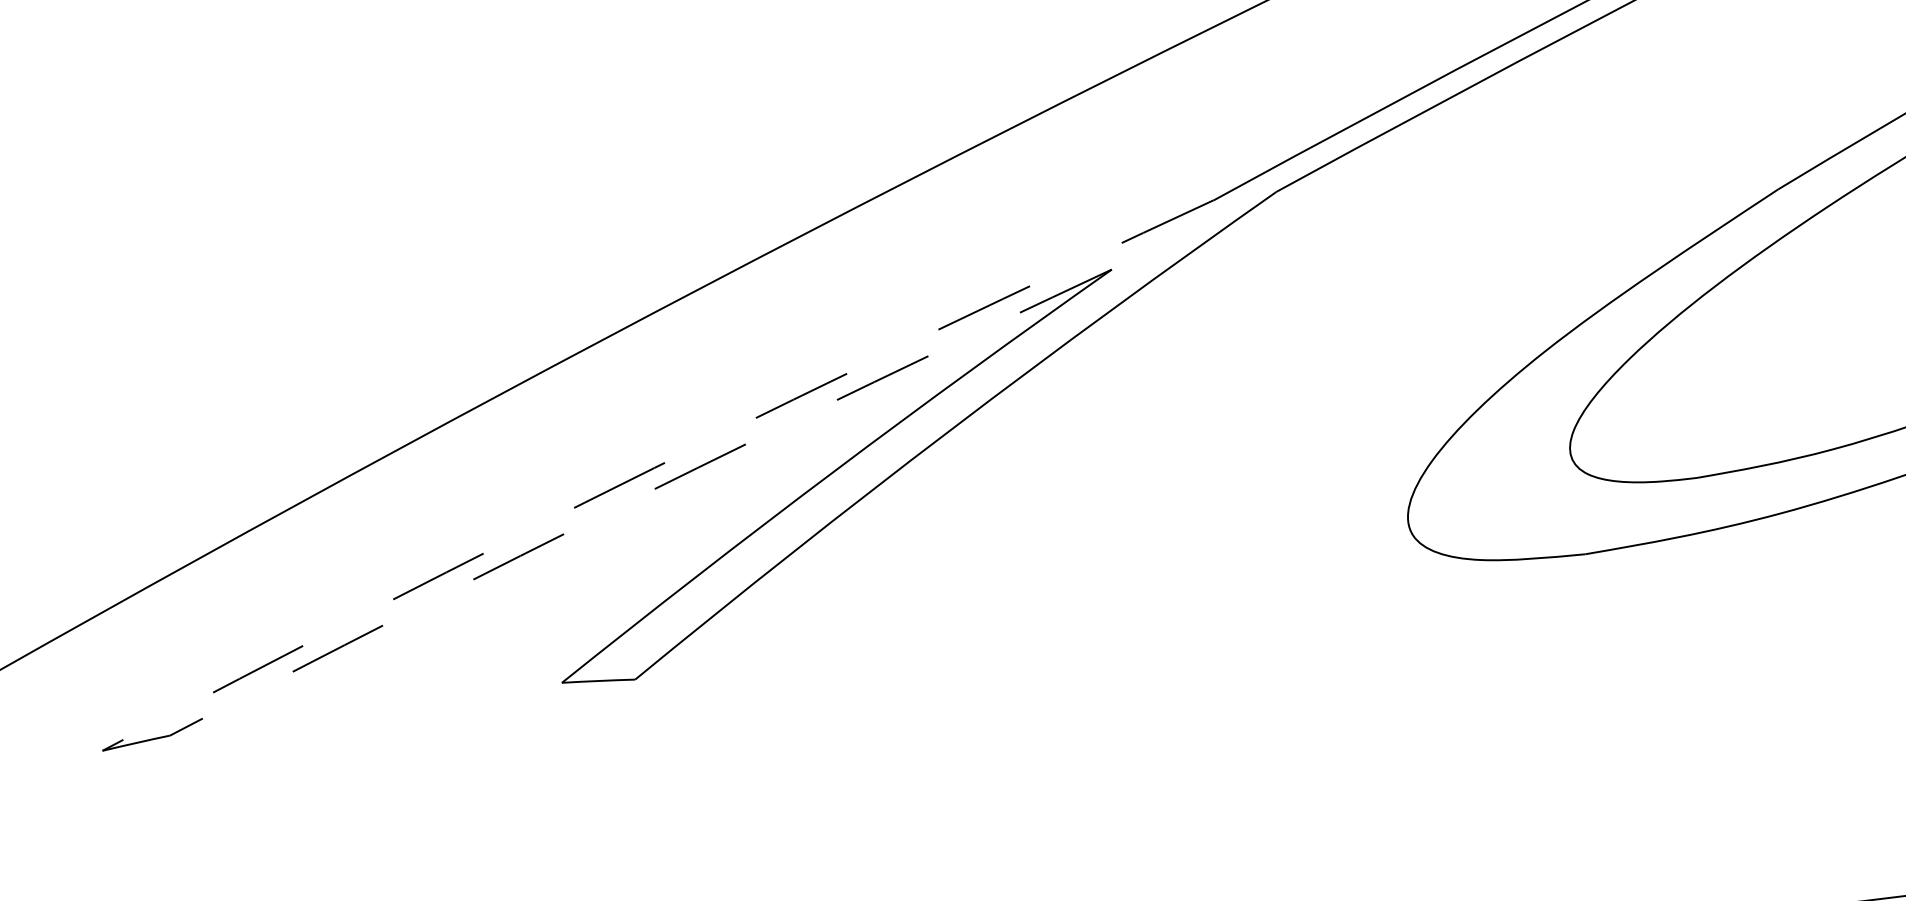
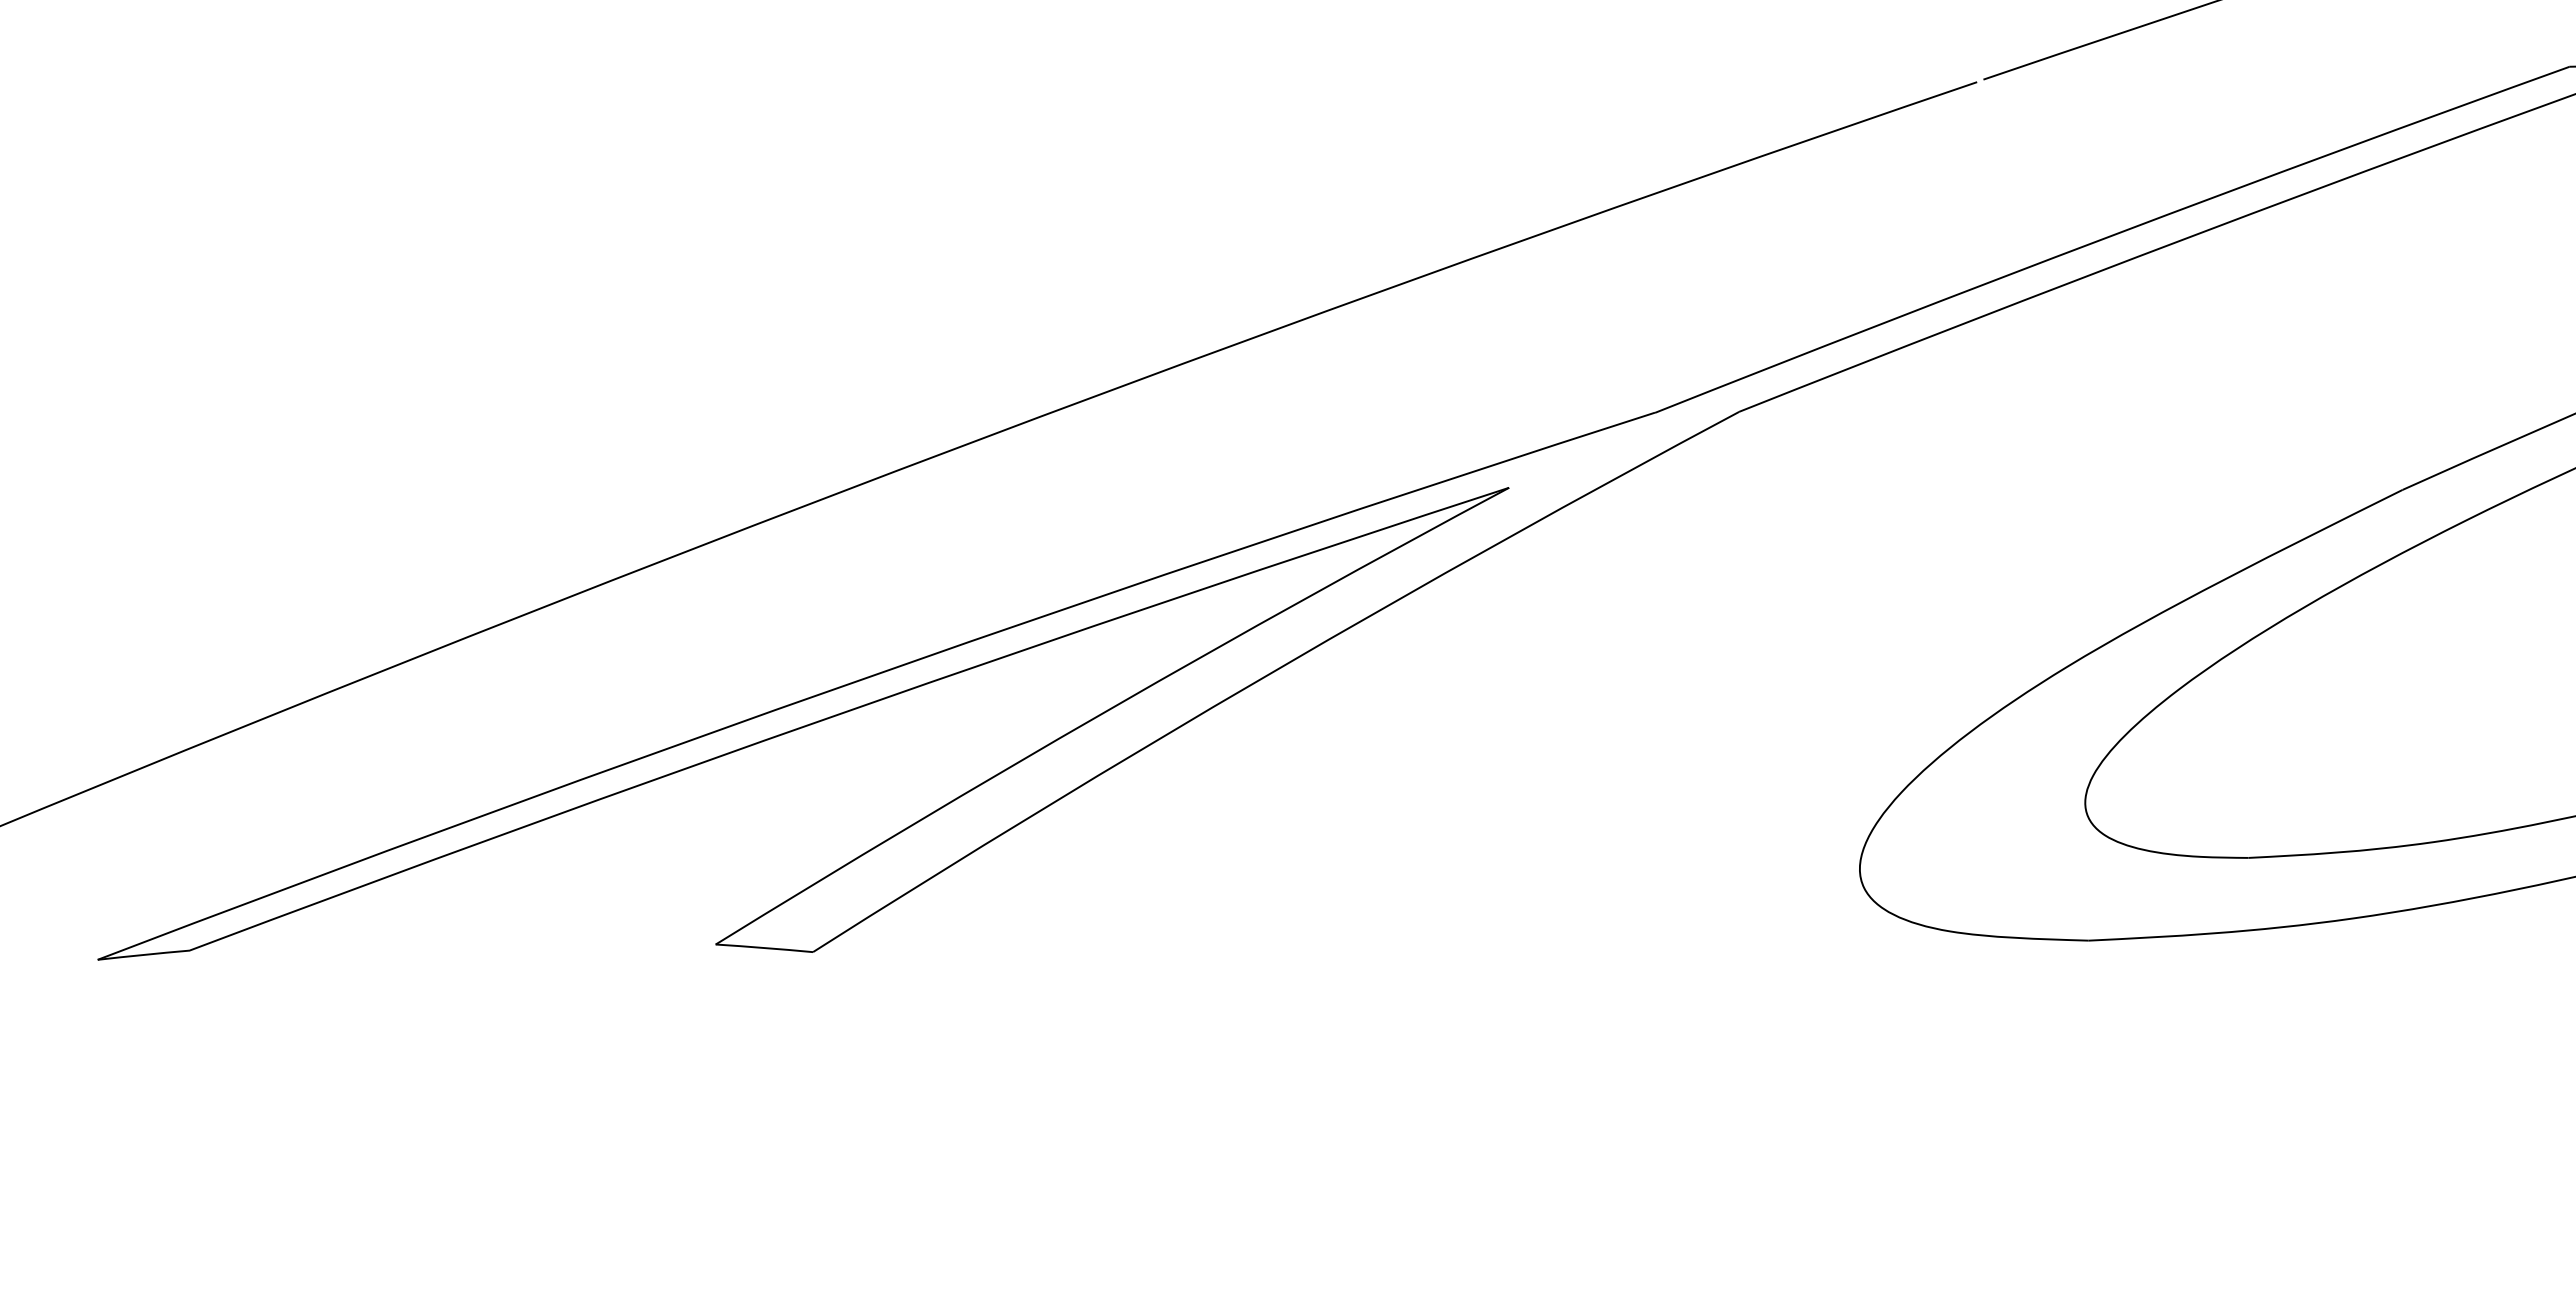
arc: (654, 467) -> (872, 675), dashed -> solid
arc: (638, 497) -> (846, 711), dashed -> solid

